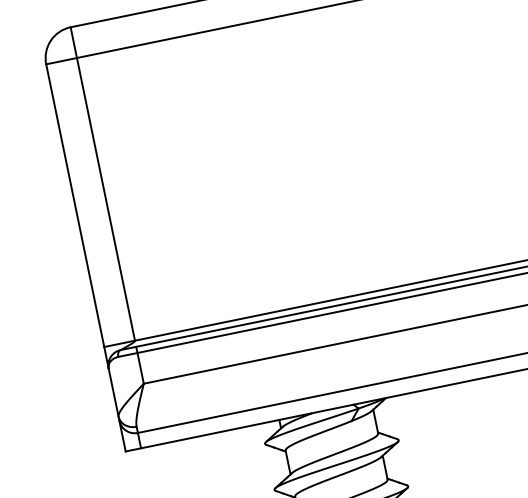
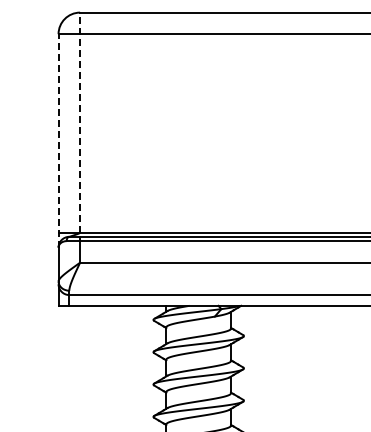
line: (103, 183) -> (80, 122), solid -> dashed
line: (77, 215) -> (58, 140), solid -> dashed

